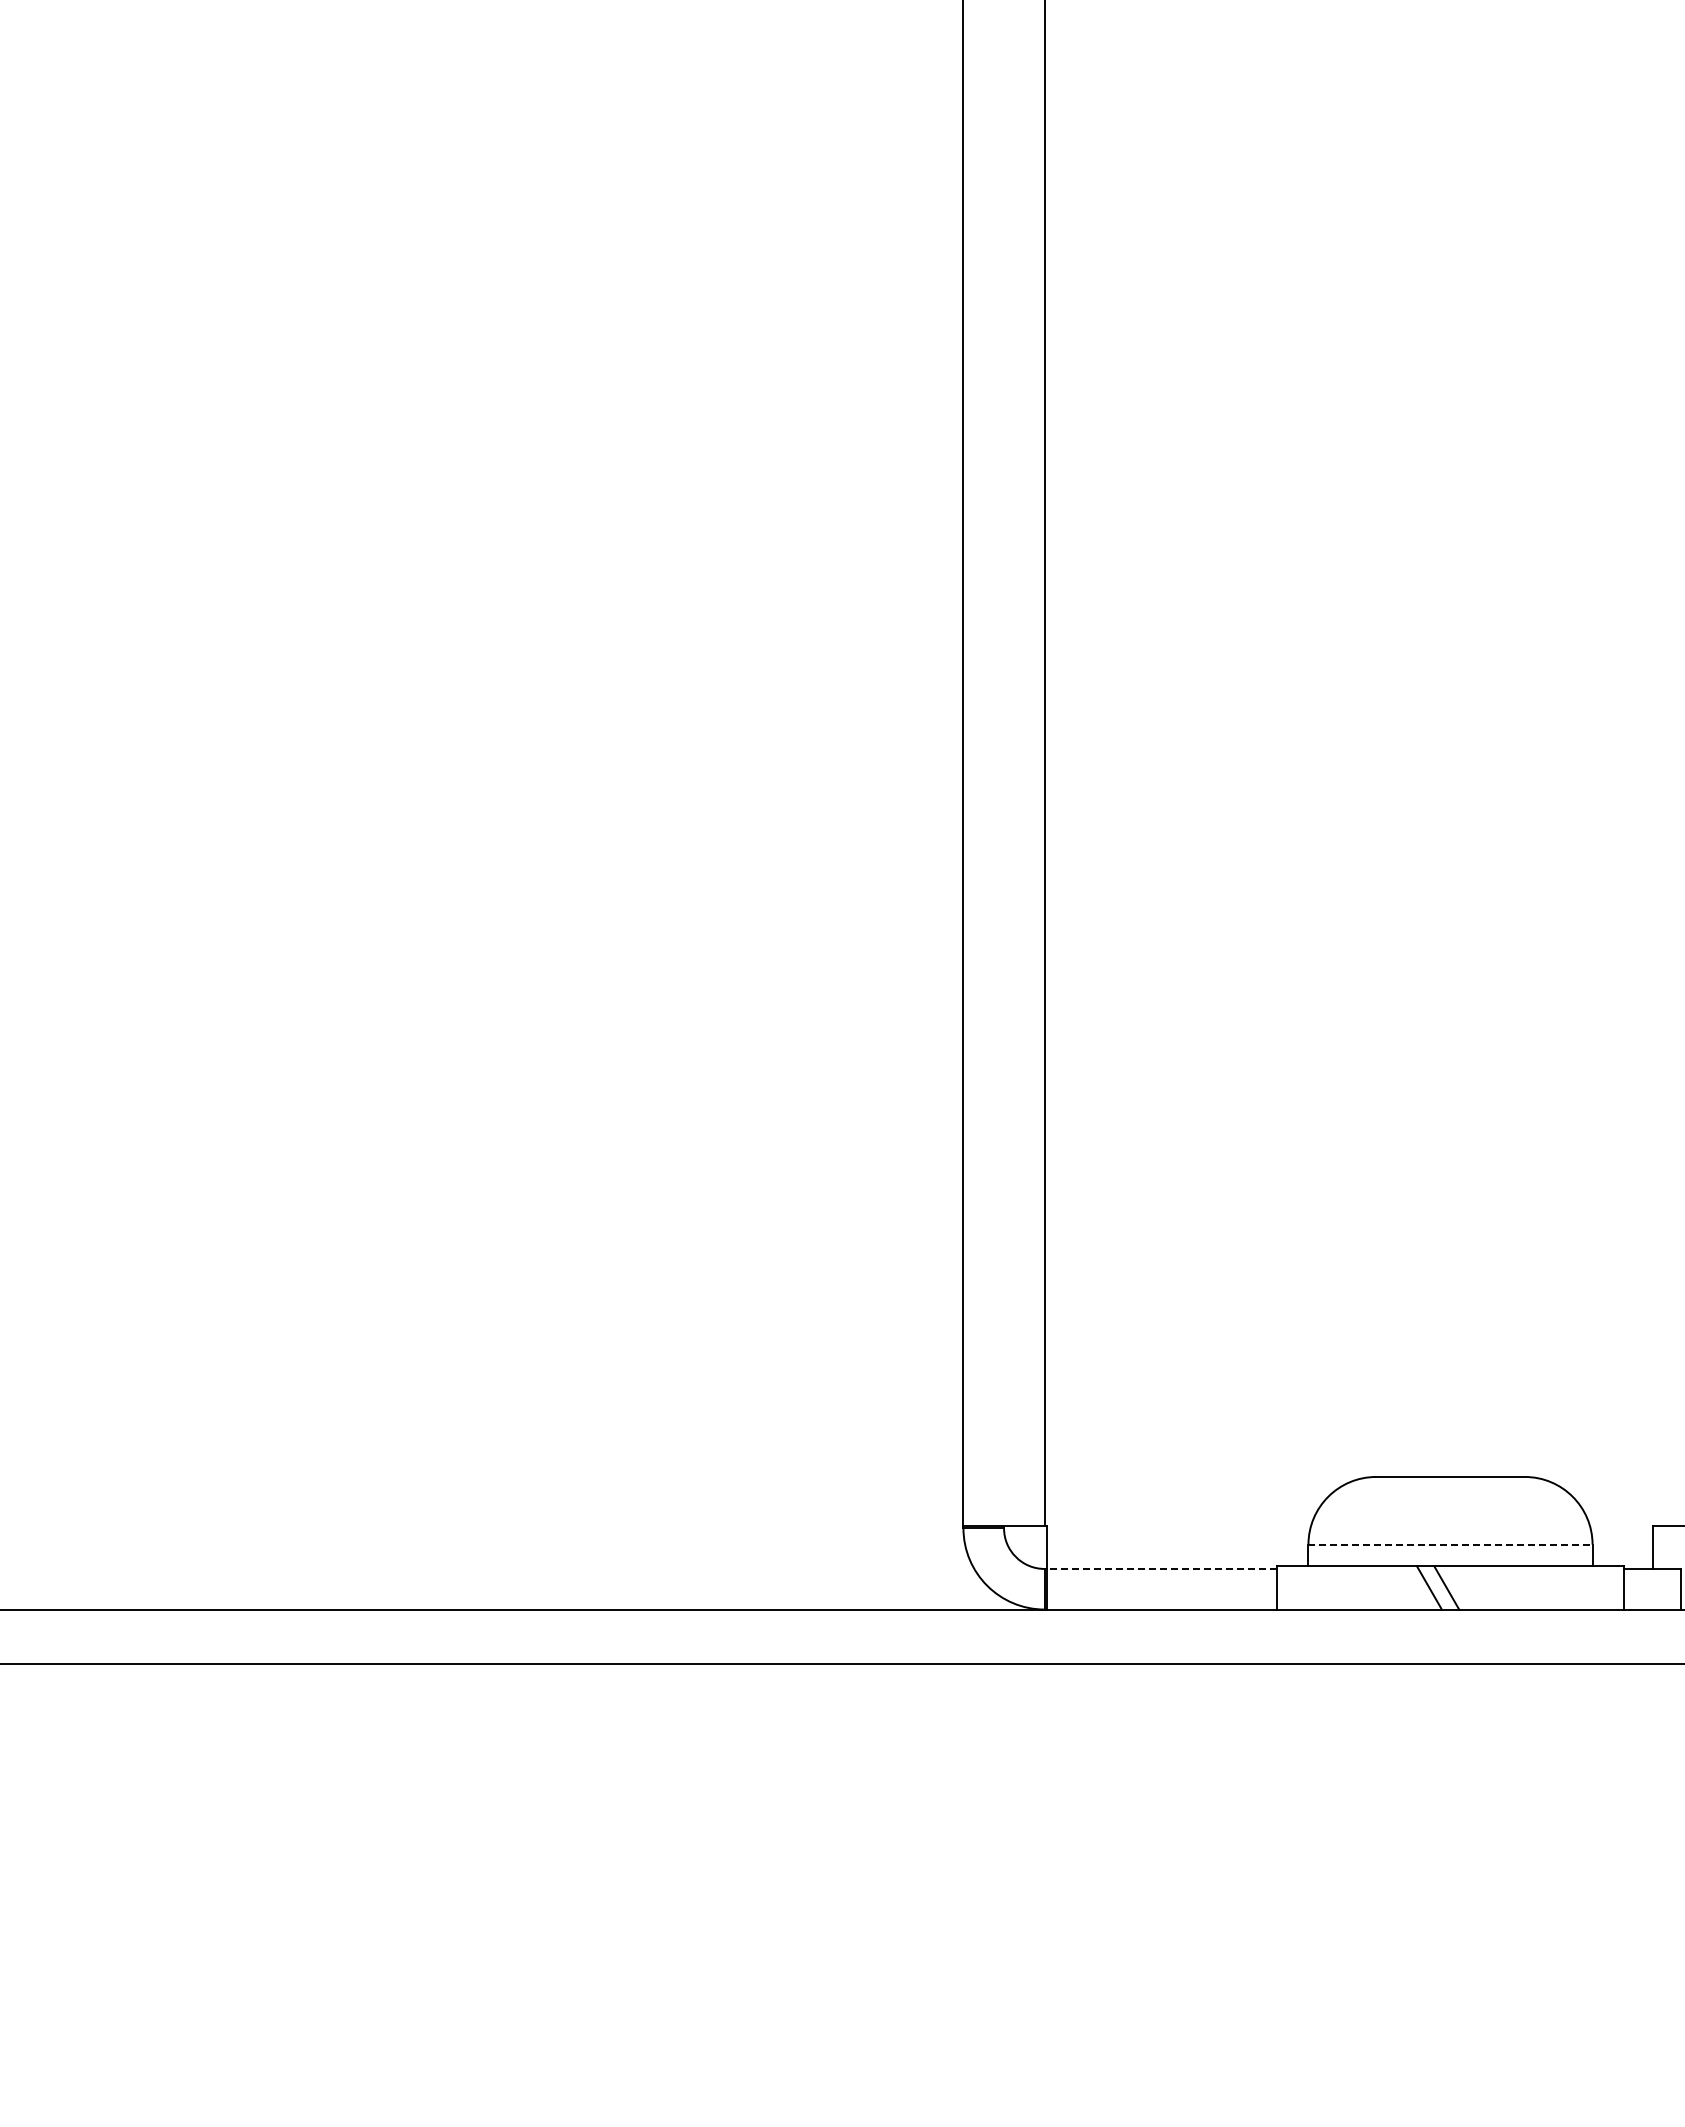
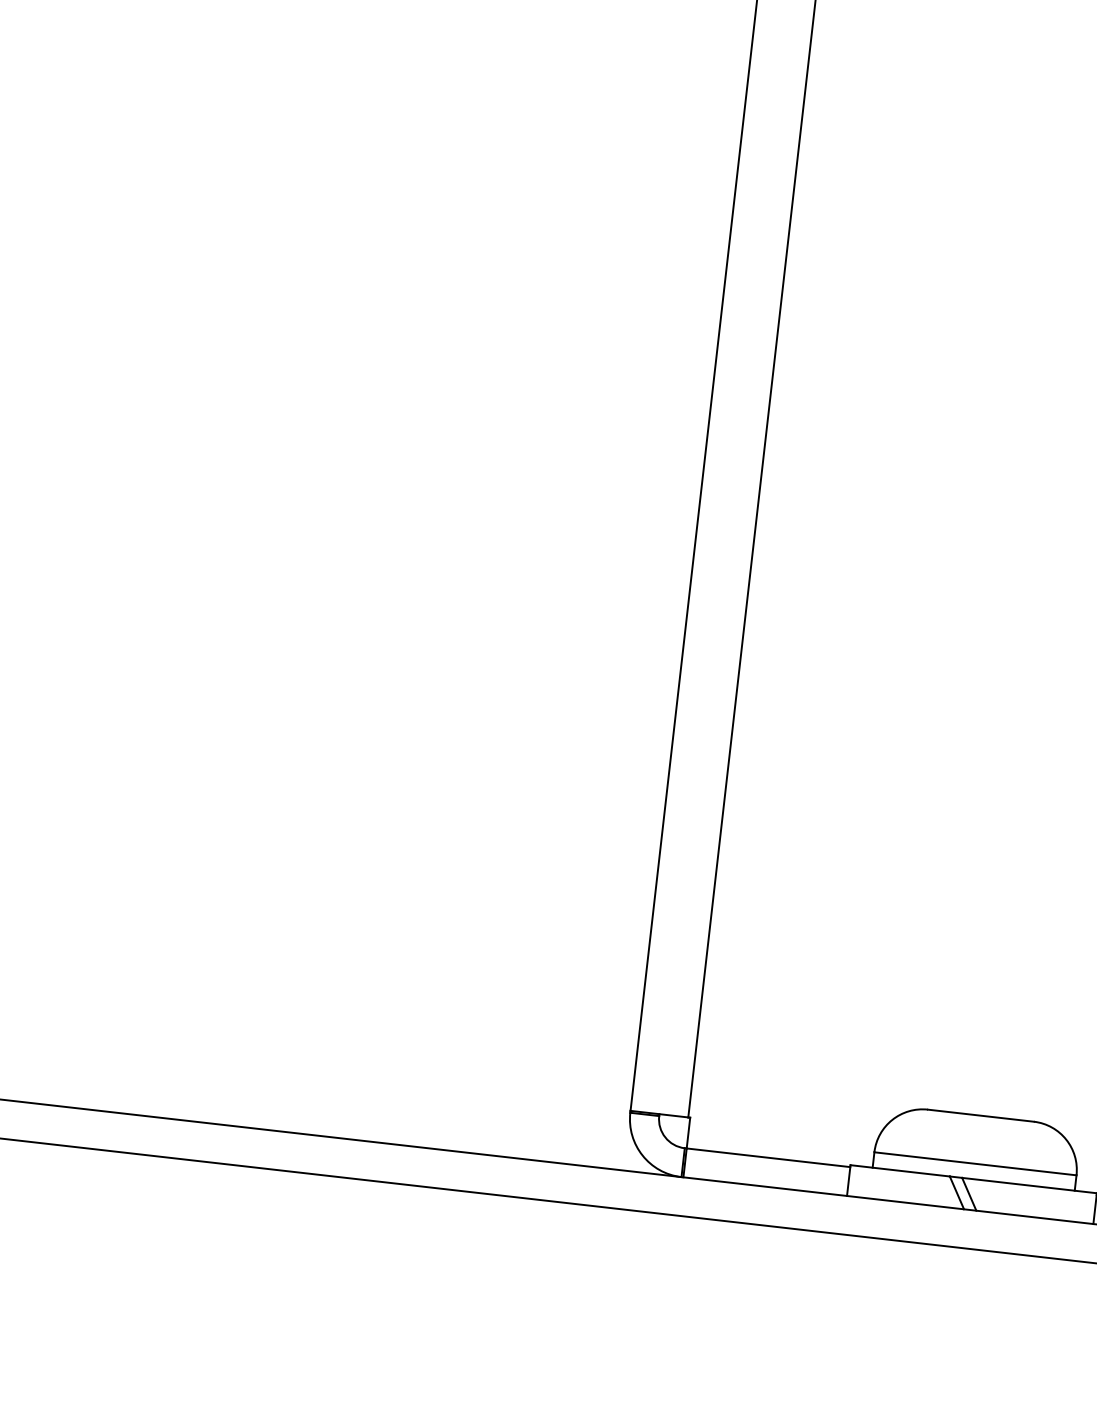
line: (1451, 1544) -> (976, 1163), dashed -> solid
line: (1162, 1568) -> (768, 1157), dashed -> solid

